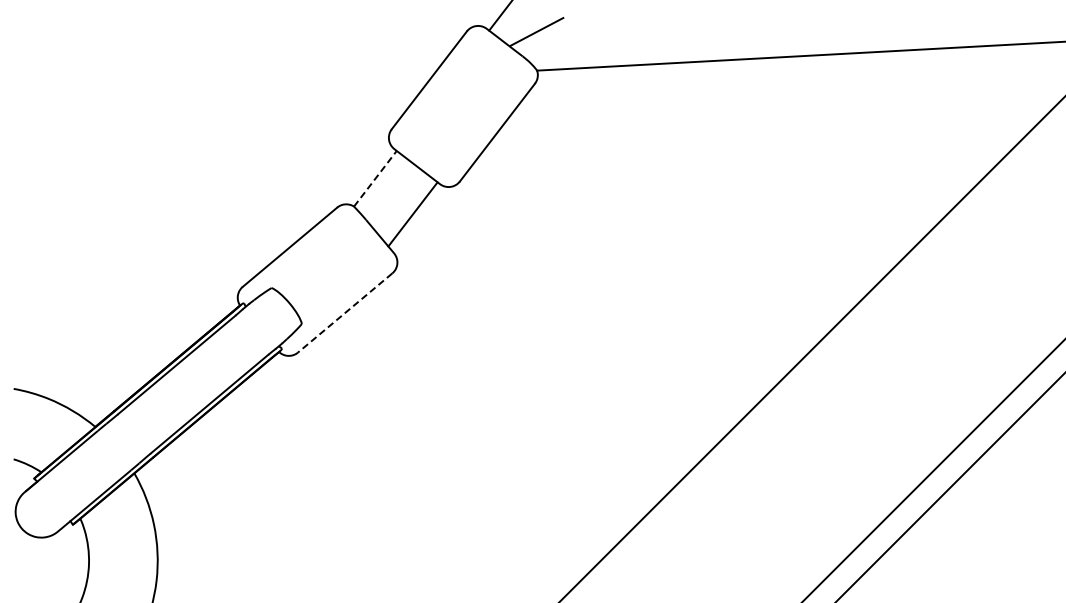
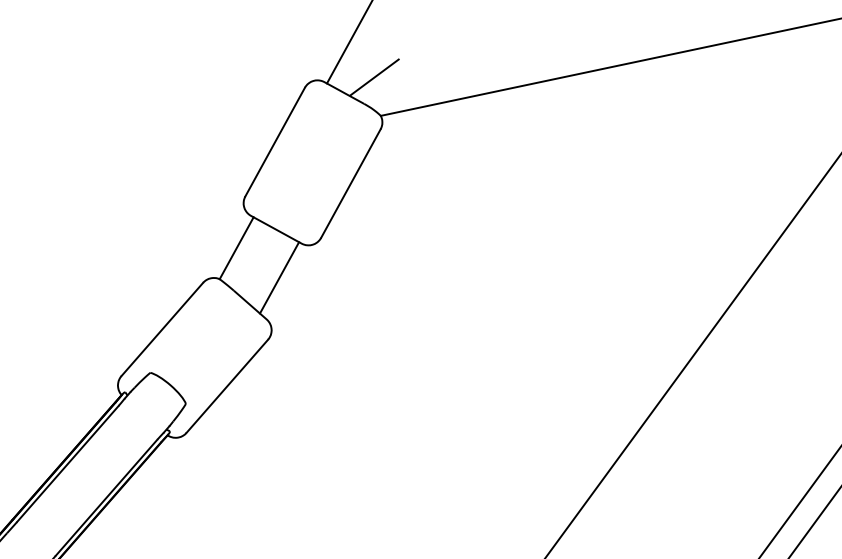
line: (375, 178) -> (236, 247), dashed -> solid
line: (345, 313) -> (227, 386), dashed -> solid

